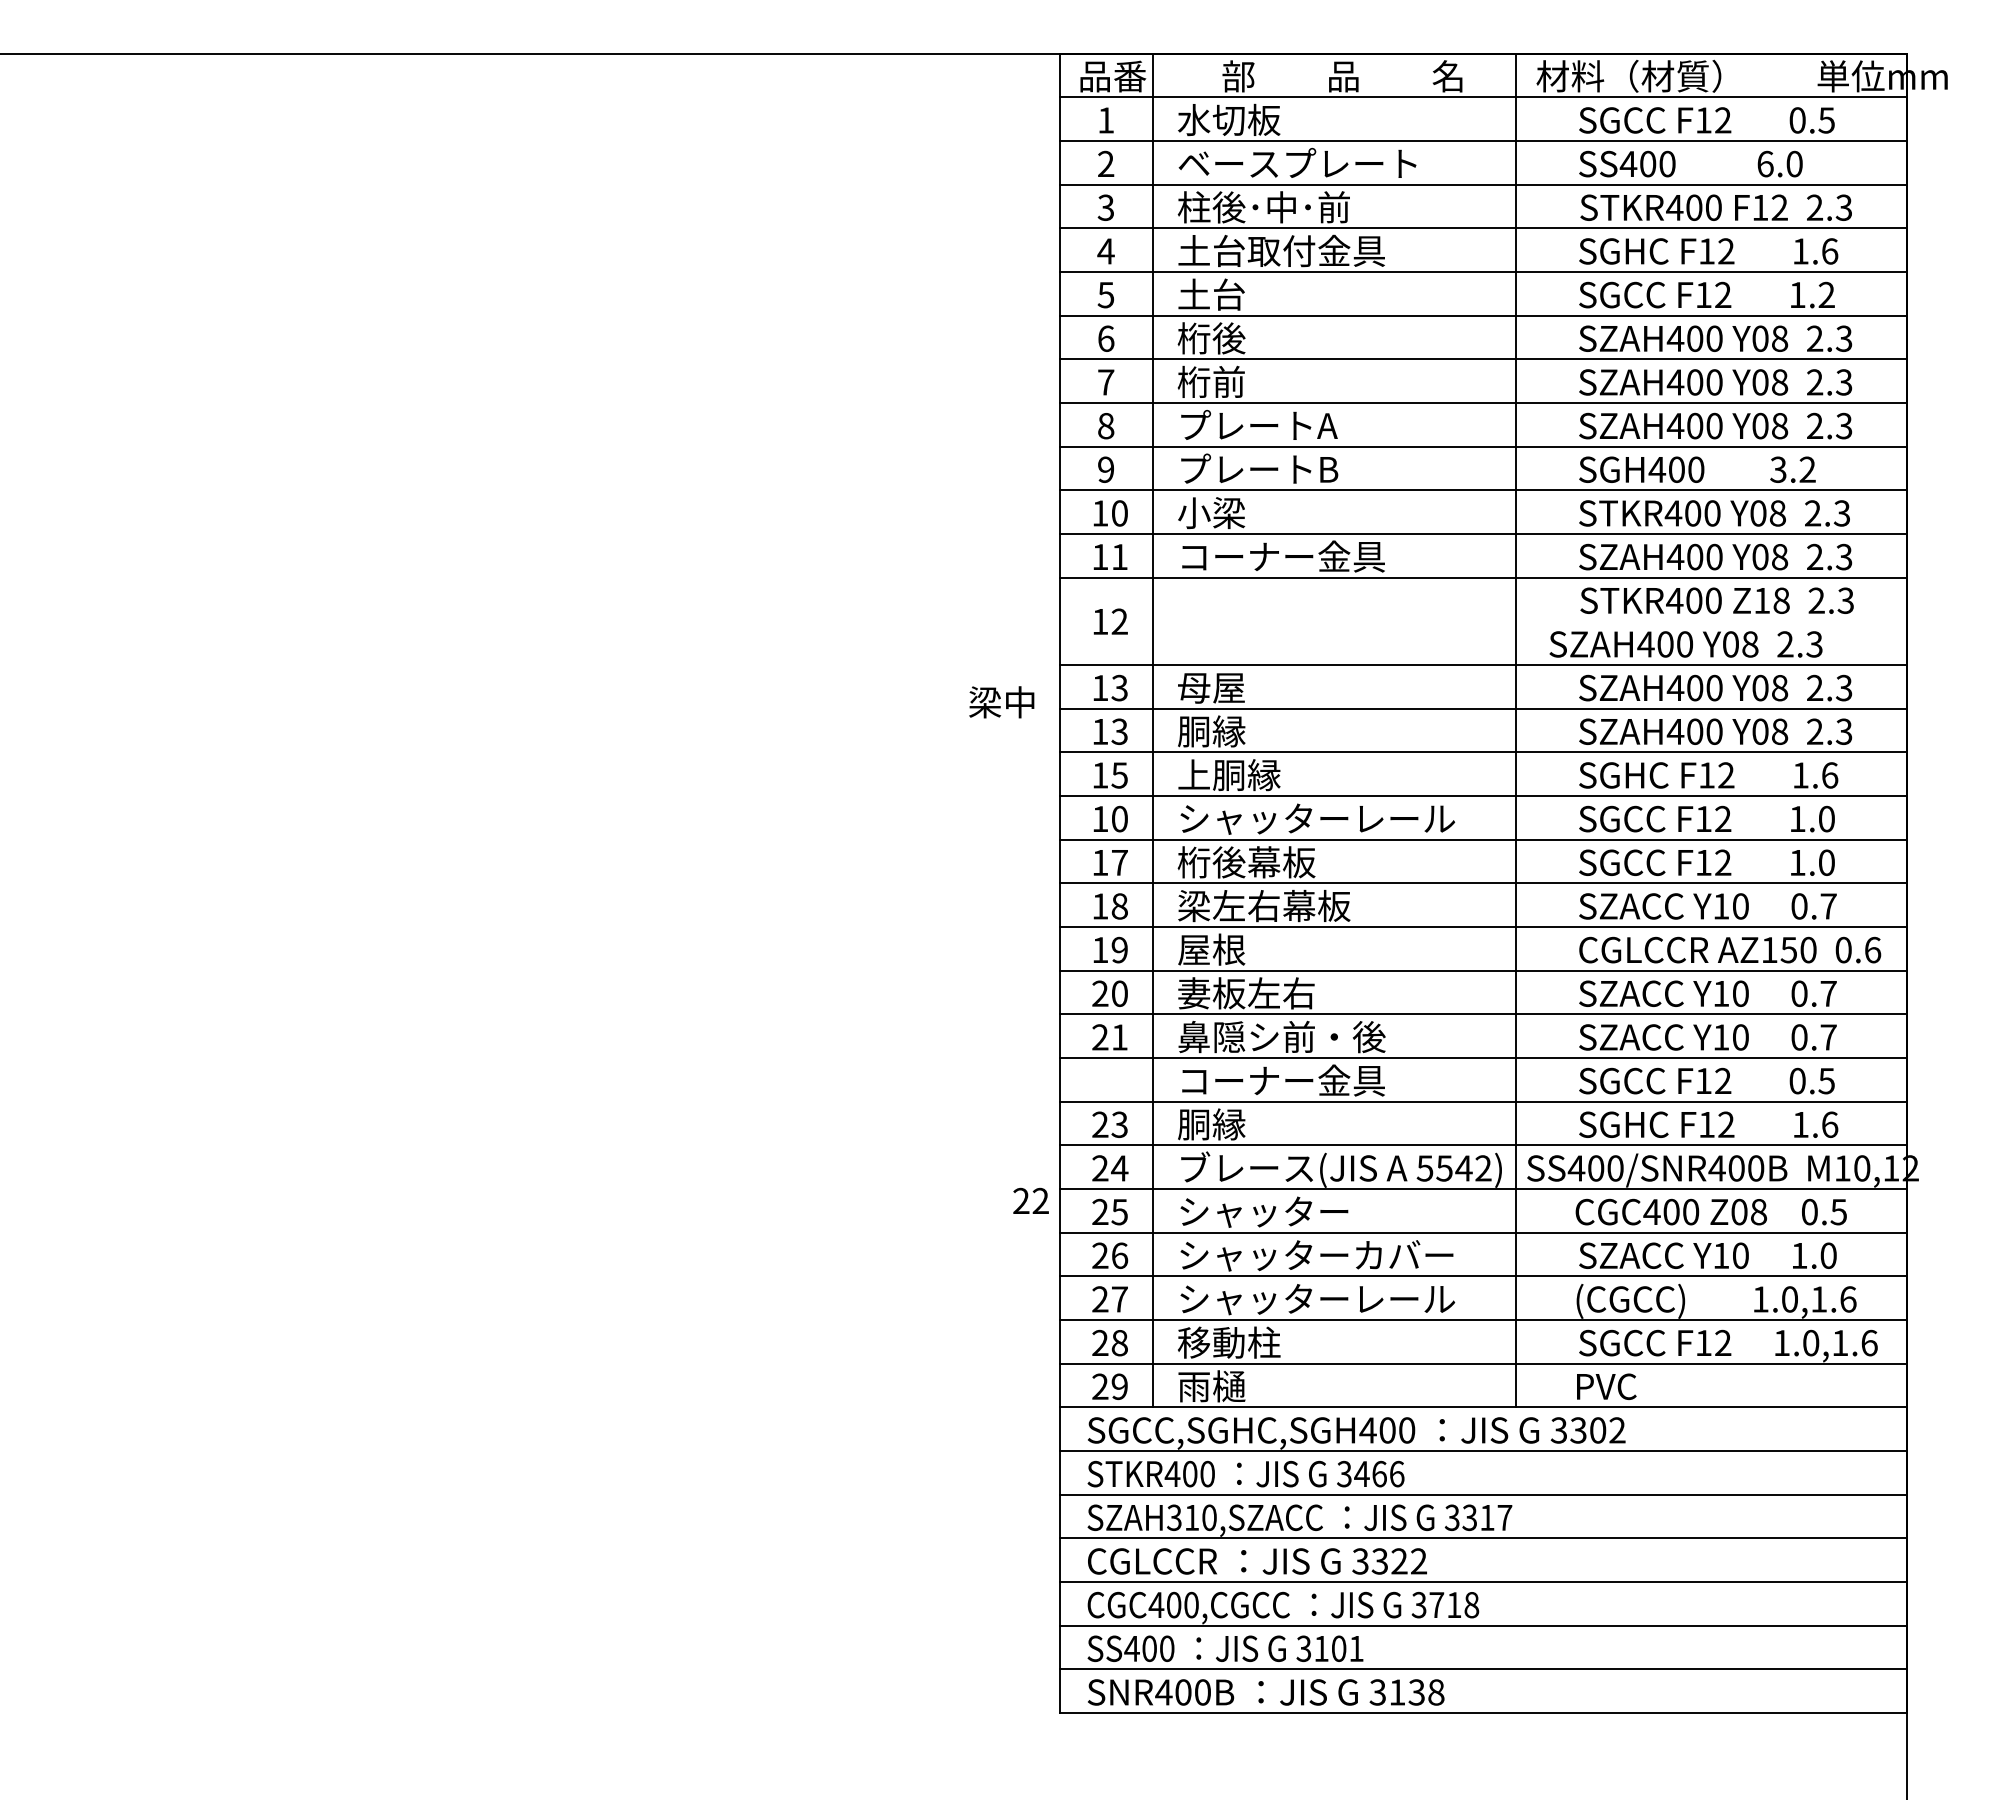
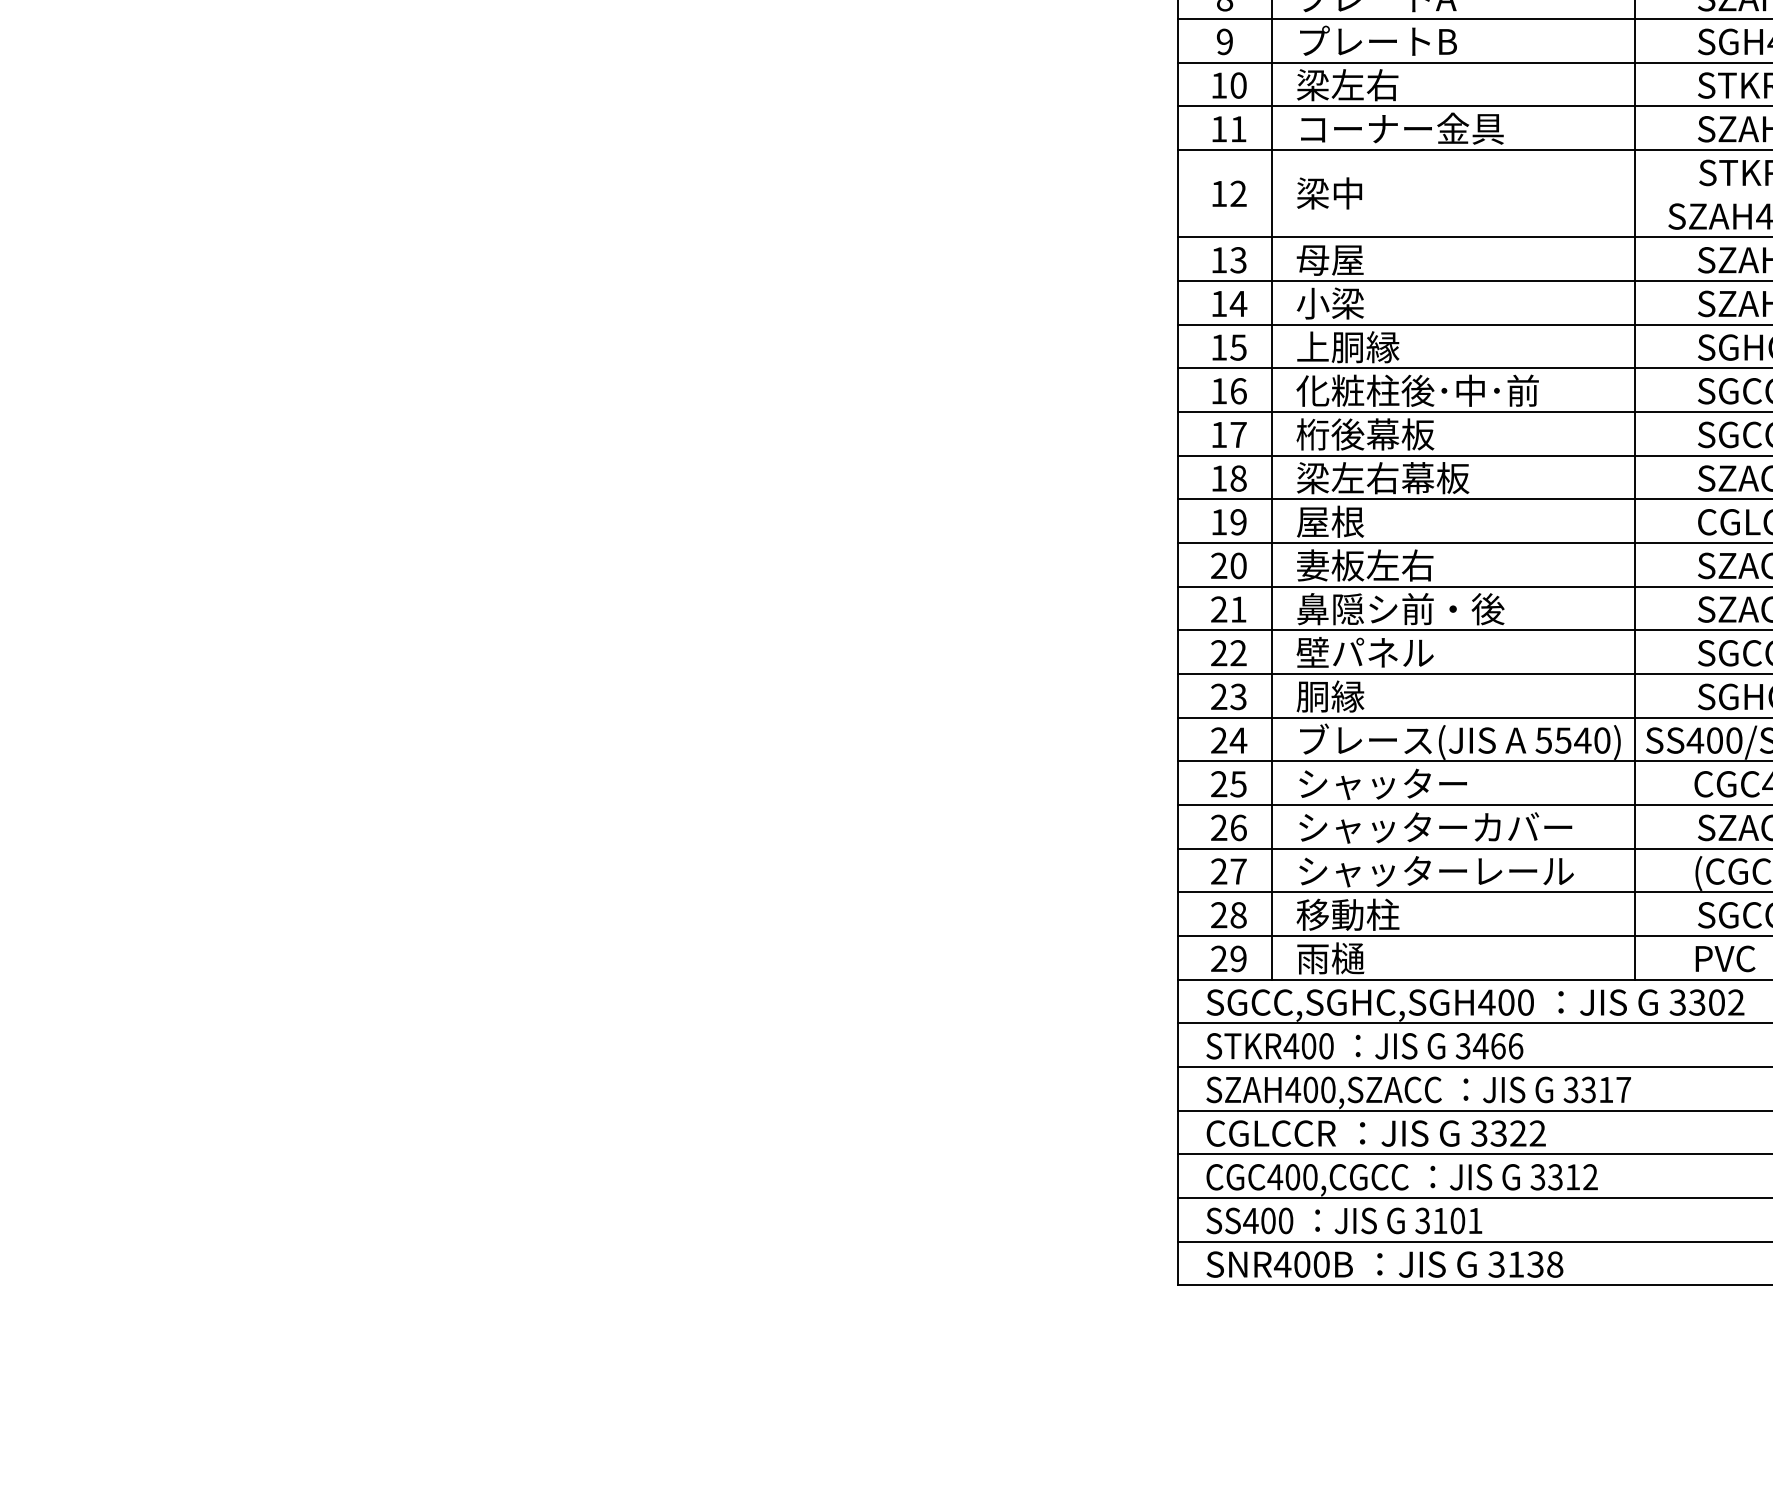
text: (1228, 513) -> (1347, 85), 小梁 -> 梁左右
text: (1001, 702) -> (1329, 193), moved
text: (1119, 731) -> (1238, 303), 13 -> 14
text: (1211, 731) -> (1330, 303), 胴縁 -> 小梁
text: (1120, 818) -> (1239, 390), 10 -> 16
text: (1316, 818) -> (1435, 390), シャッターレール -> 化粧柱後･中･前
text: (1280, 1080) -> (1399, 652), コーナー金具 -> 壁パネル
text: (1483, 1168) -> (1602, 740), 5542) -> 5540)
text: (1030, 1200) -> (1228, 652), moved
text: (1182, 1517) -> (1301, 1089), SZAH310,SZACC -> SZAH400,SZACC
text: (1454, 1604) -> (1573, 1176), 3718 -> 3312

